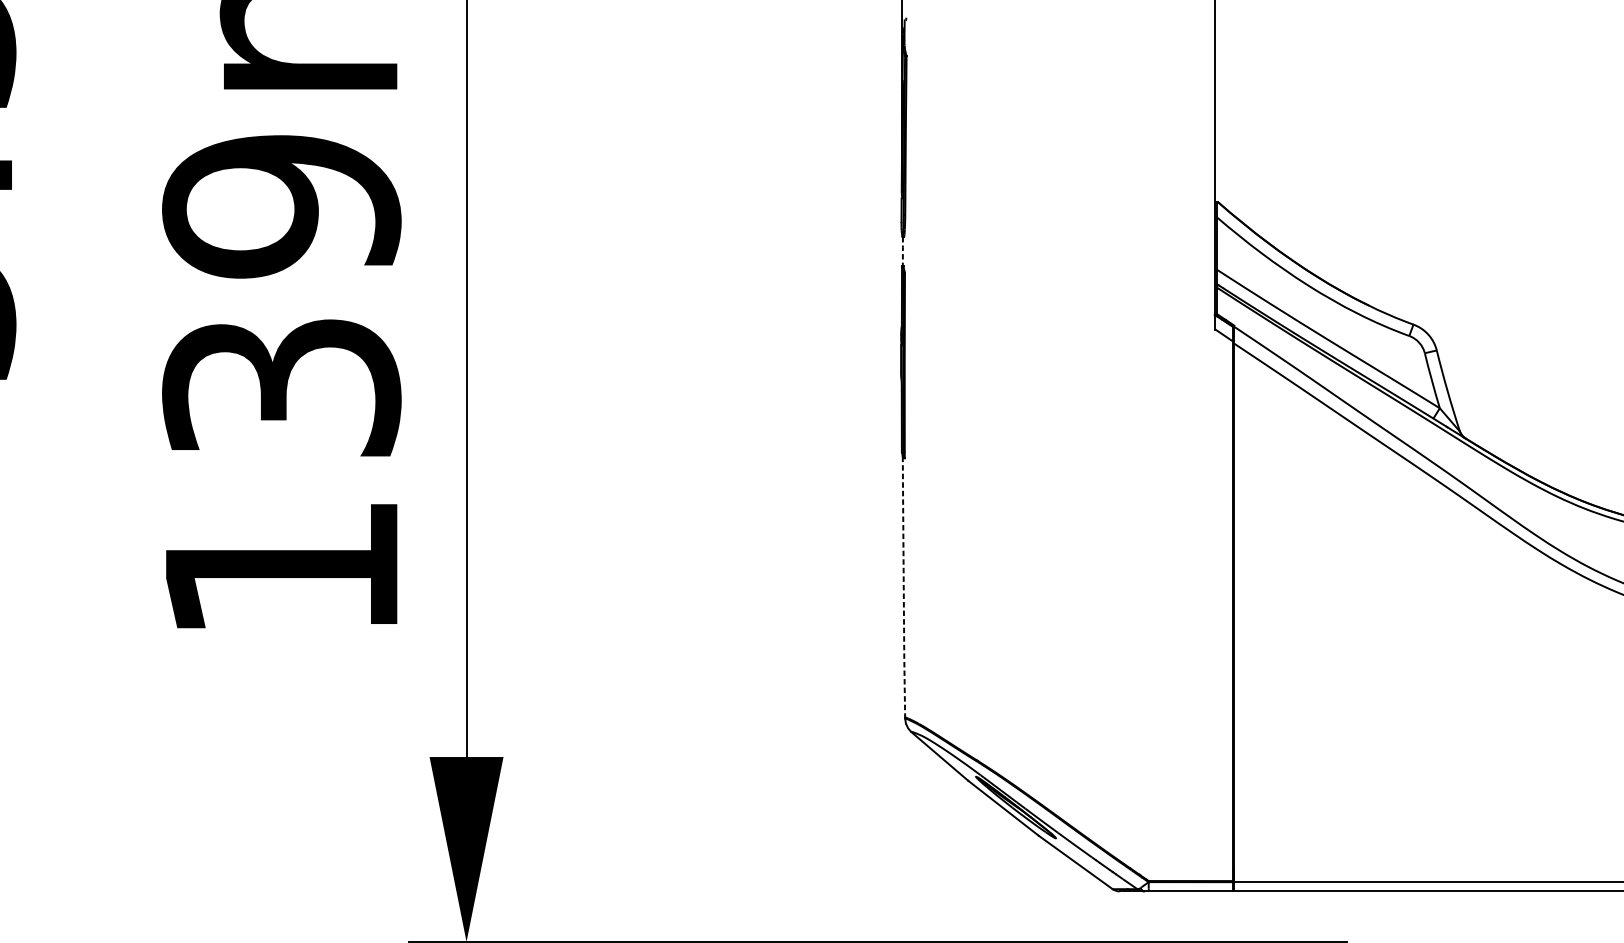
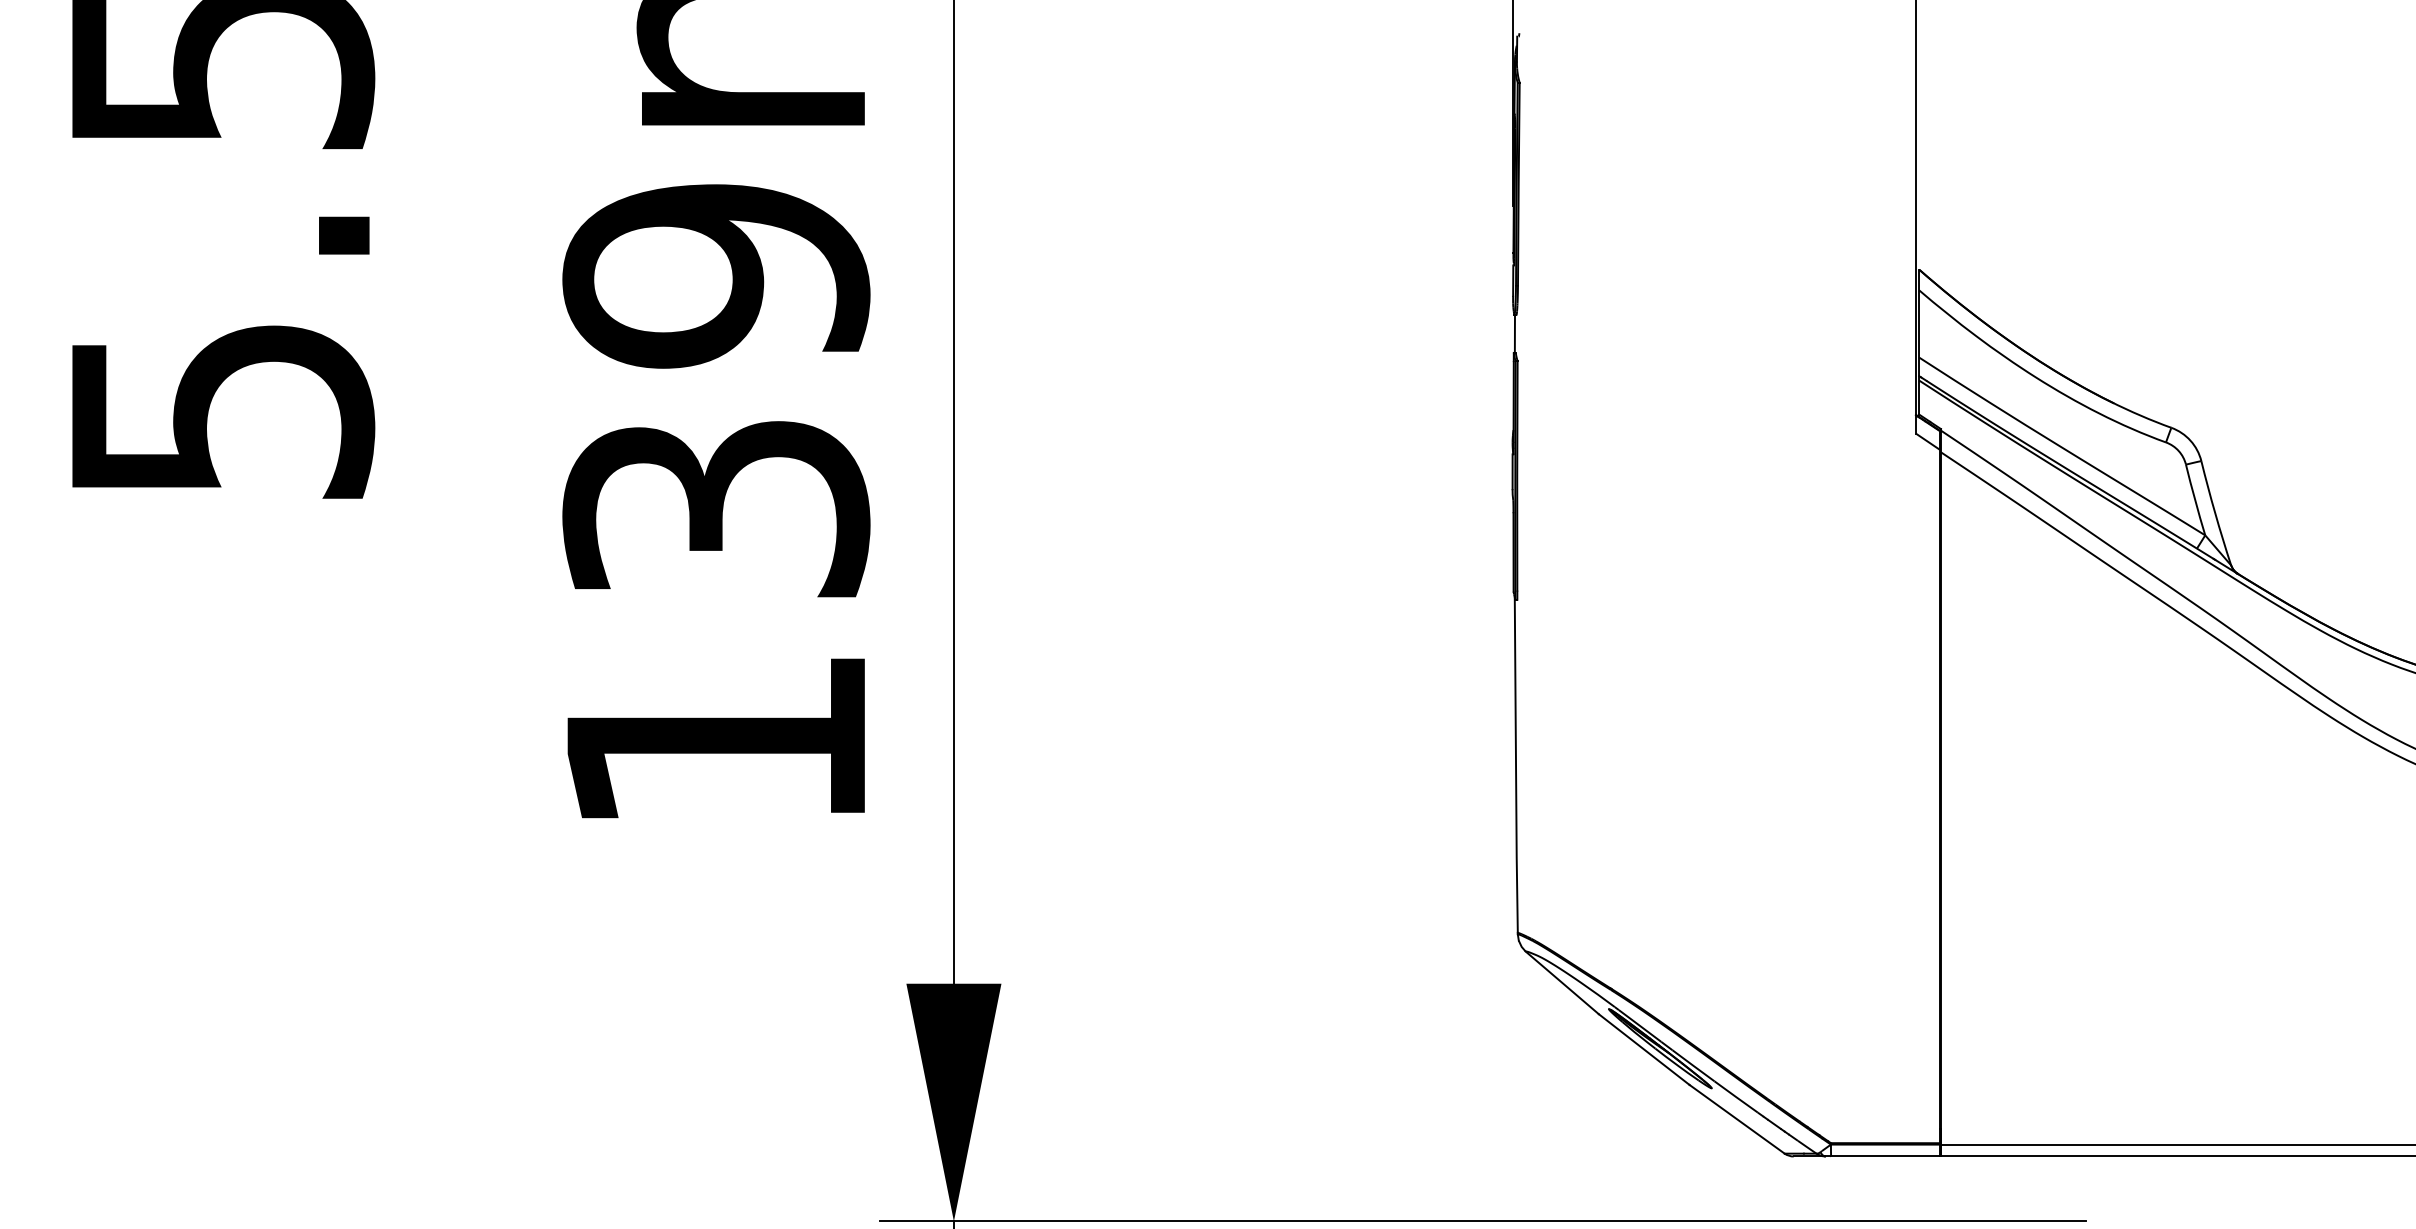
line: (902, 251) -> (1514, 333), dashed -> solid
line: (904, 588) -> (1516, 766), dashed -> solid

